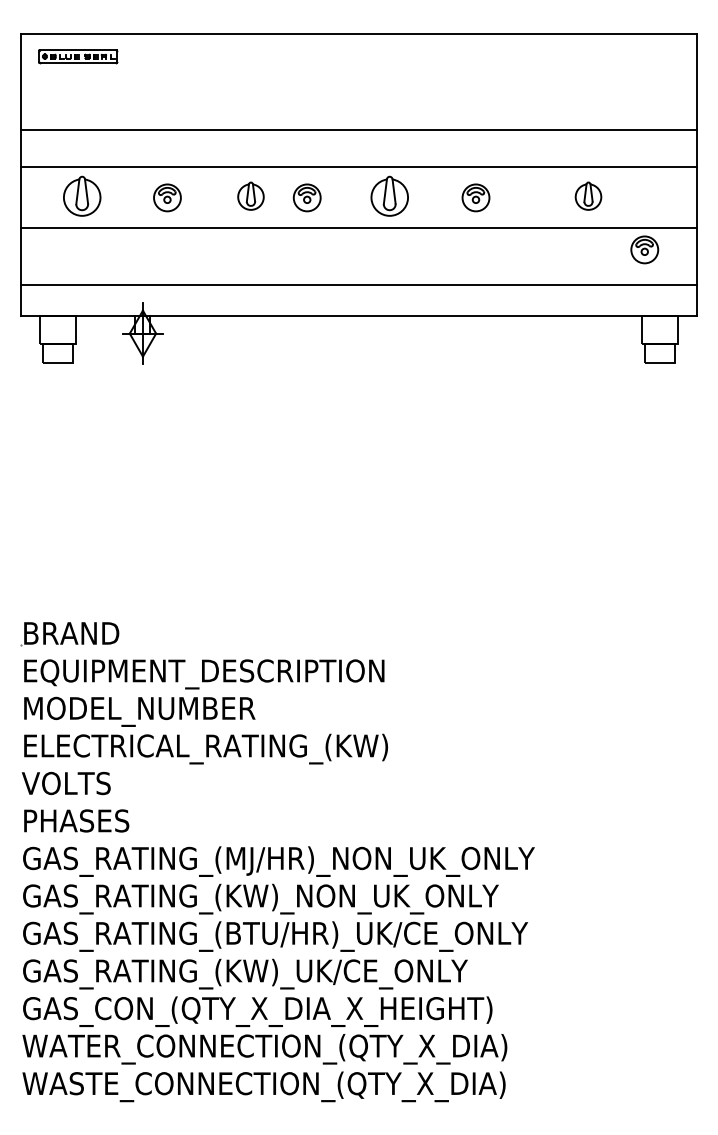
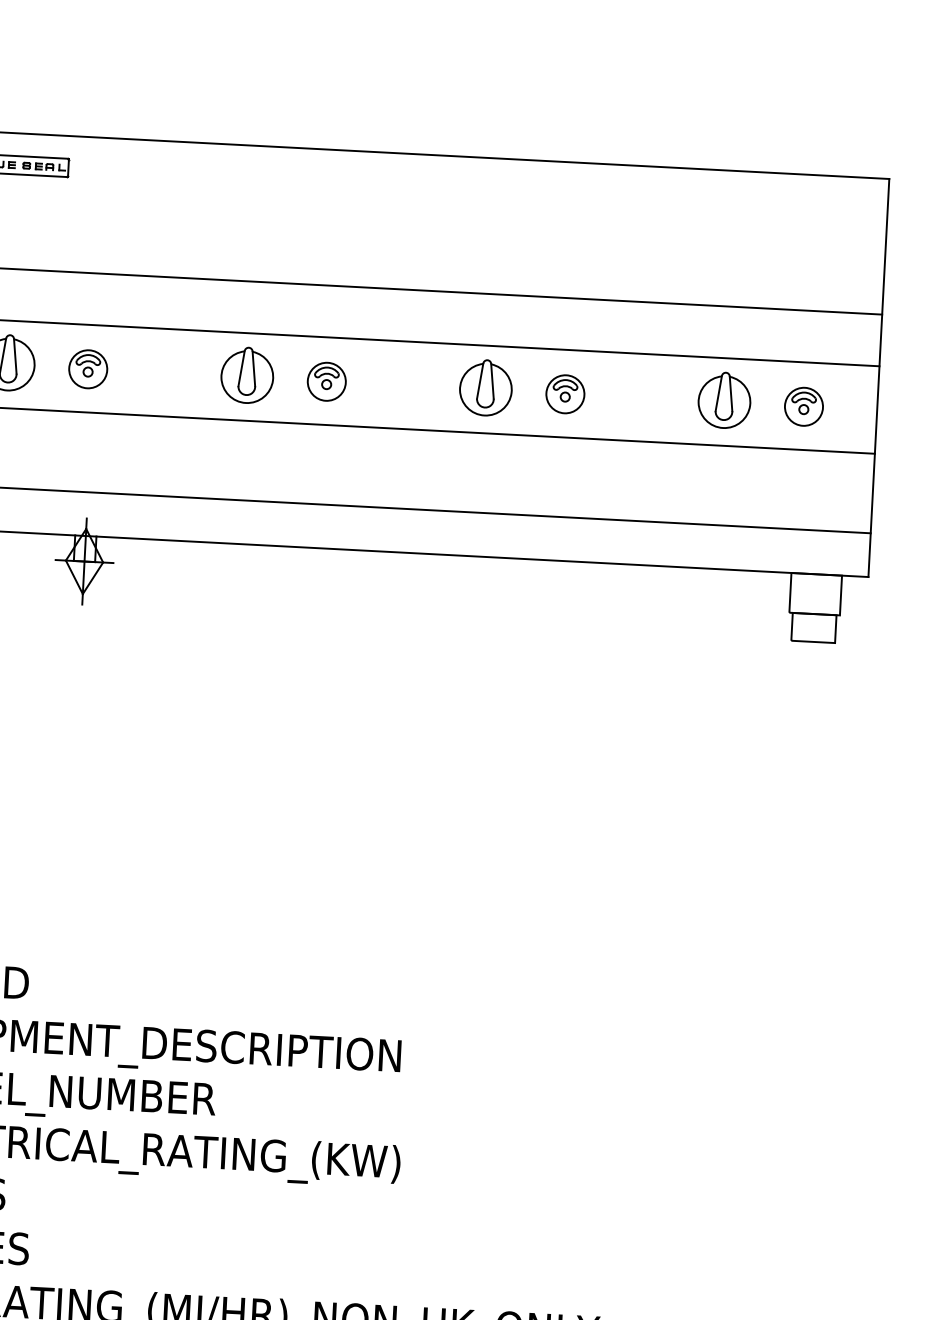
part: (250, 195) -> (246, 374), size x1.43
part: (389, 195) -> (485, 386), moved
part: (588, 195) -> (724, 399), size x1.43
part: (167, 197) -> (88, 368), moved
part: (644, 249) -> (803, 406), moved

